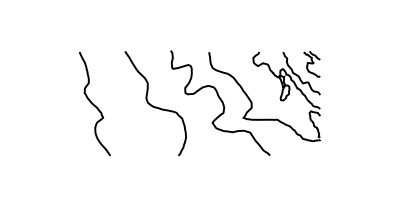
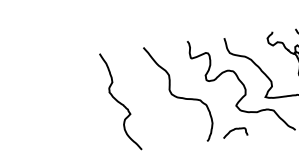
curve: (206, 148) -> (233, 131), added

